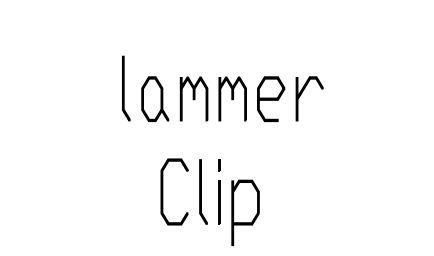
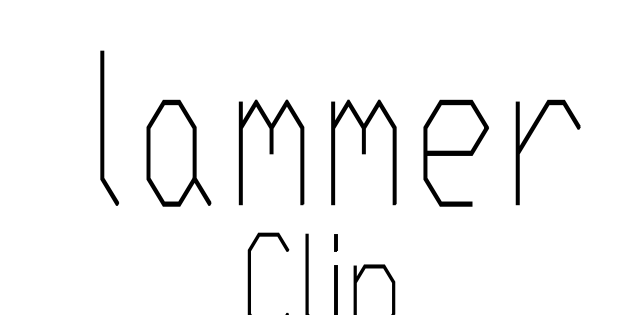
part: (222, 88) -> (339, 127), size x1.6

